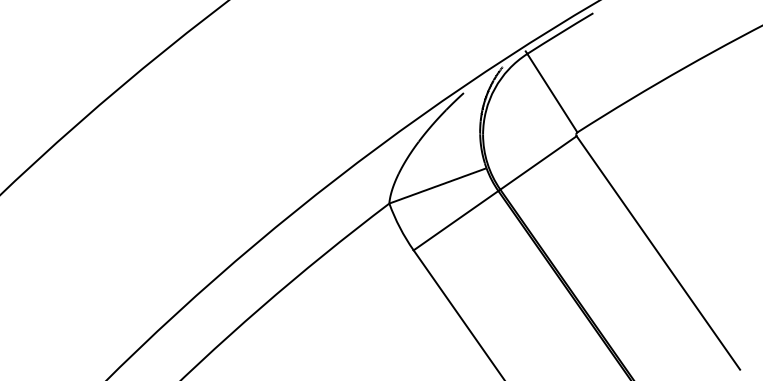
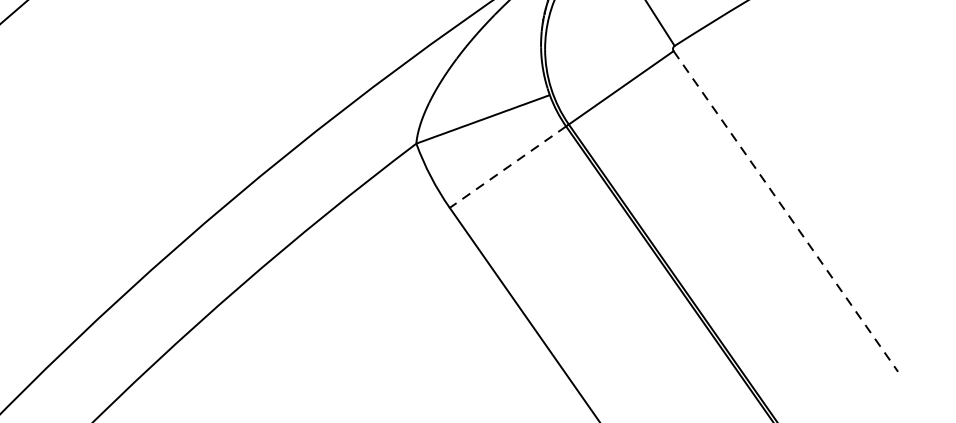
line: (456, 220) -> (508, 166), solid -> dashed
line: (658, 252) -> (786, 210), solid -> dashed

